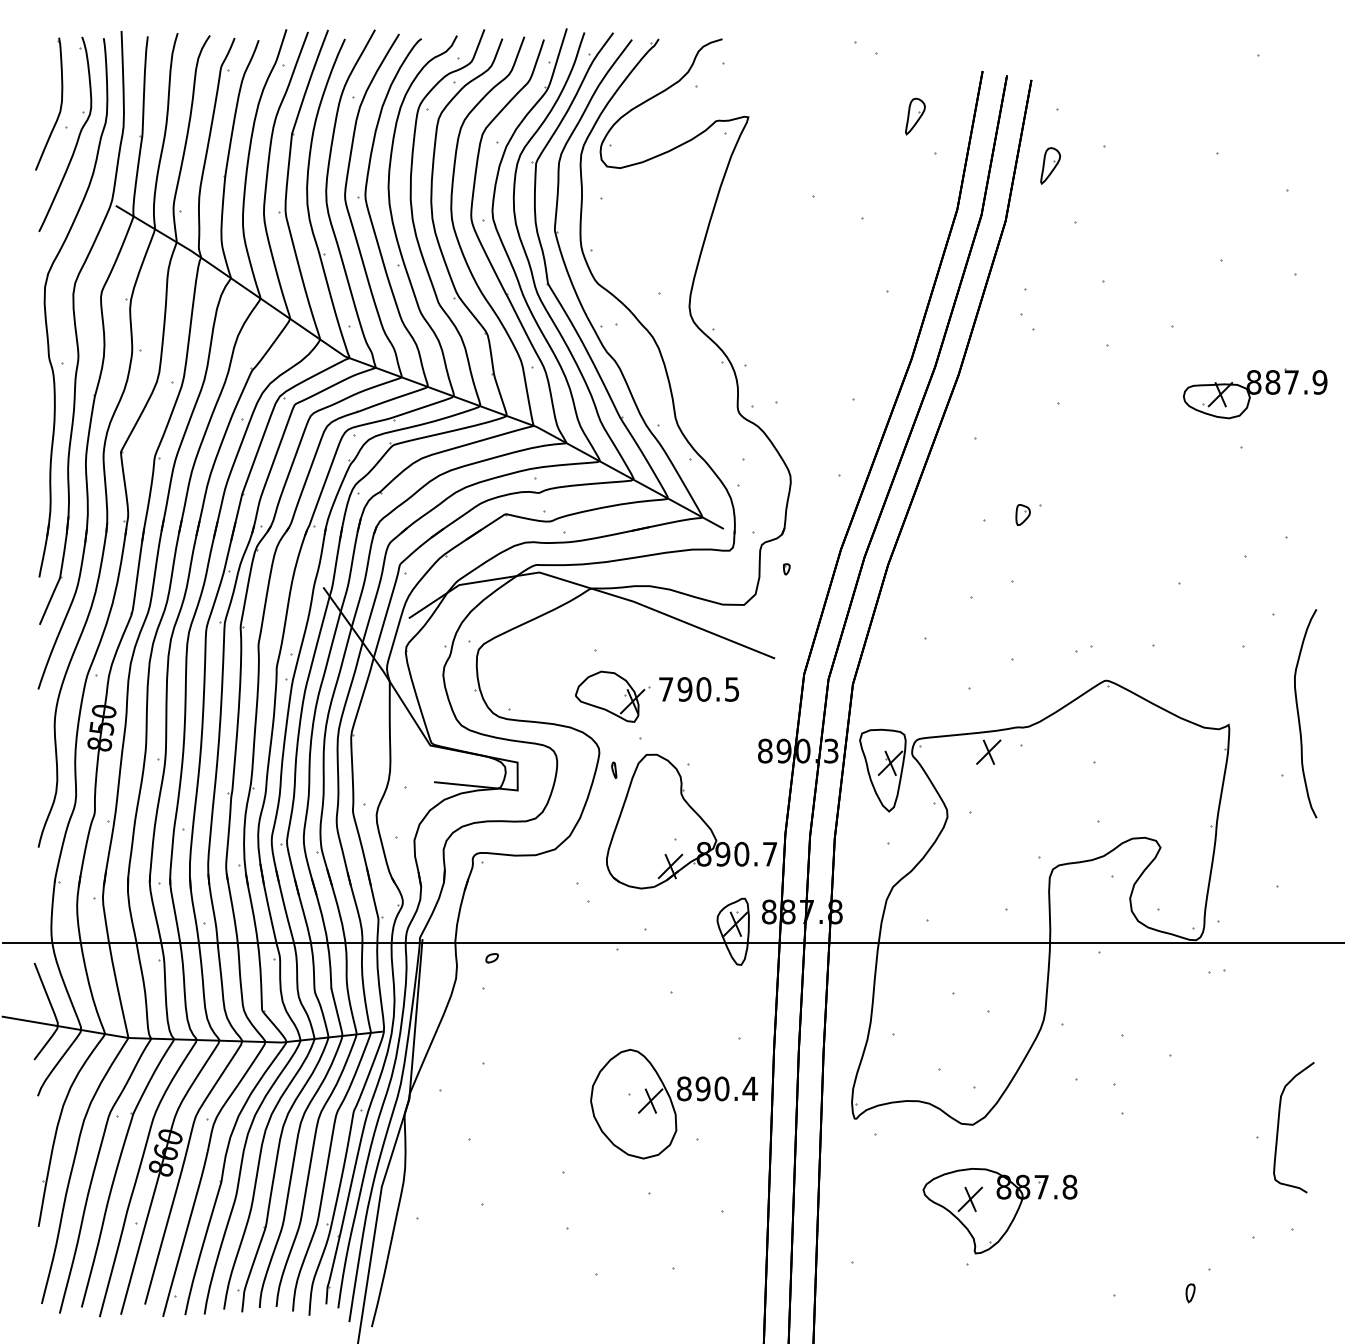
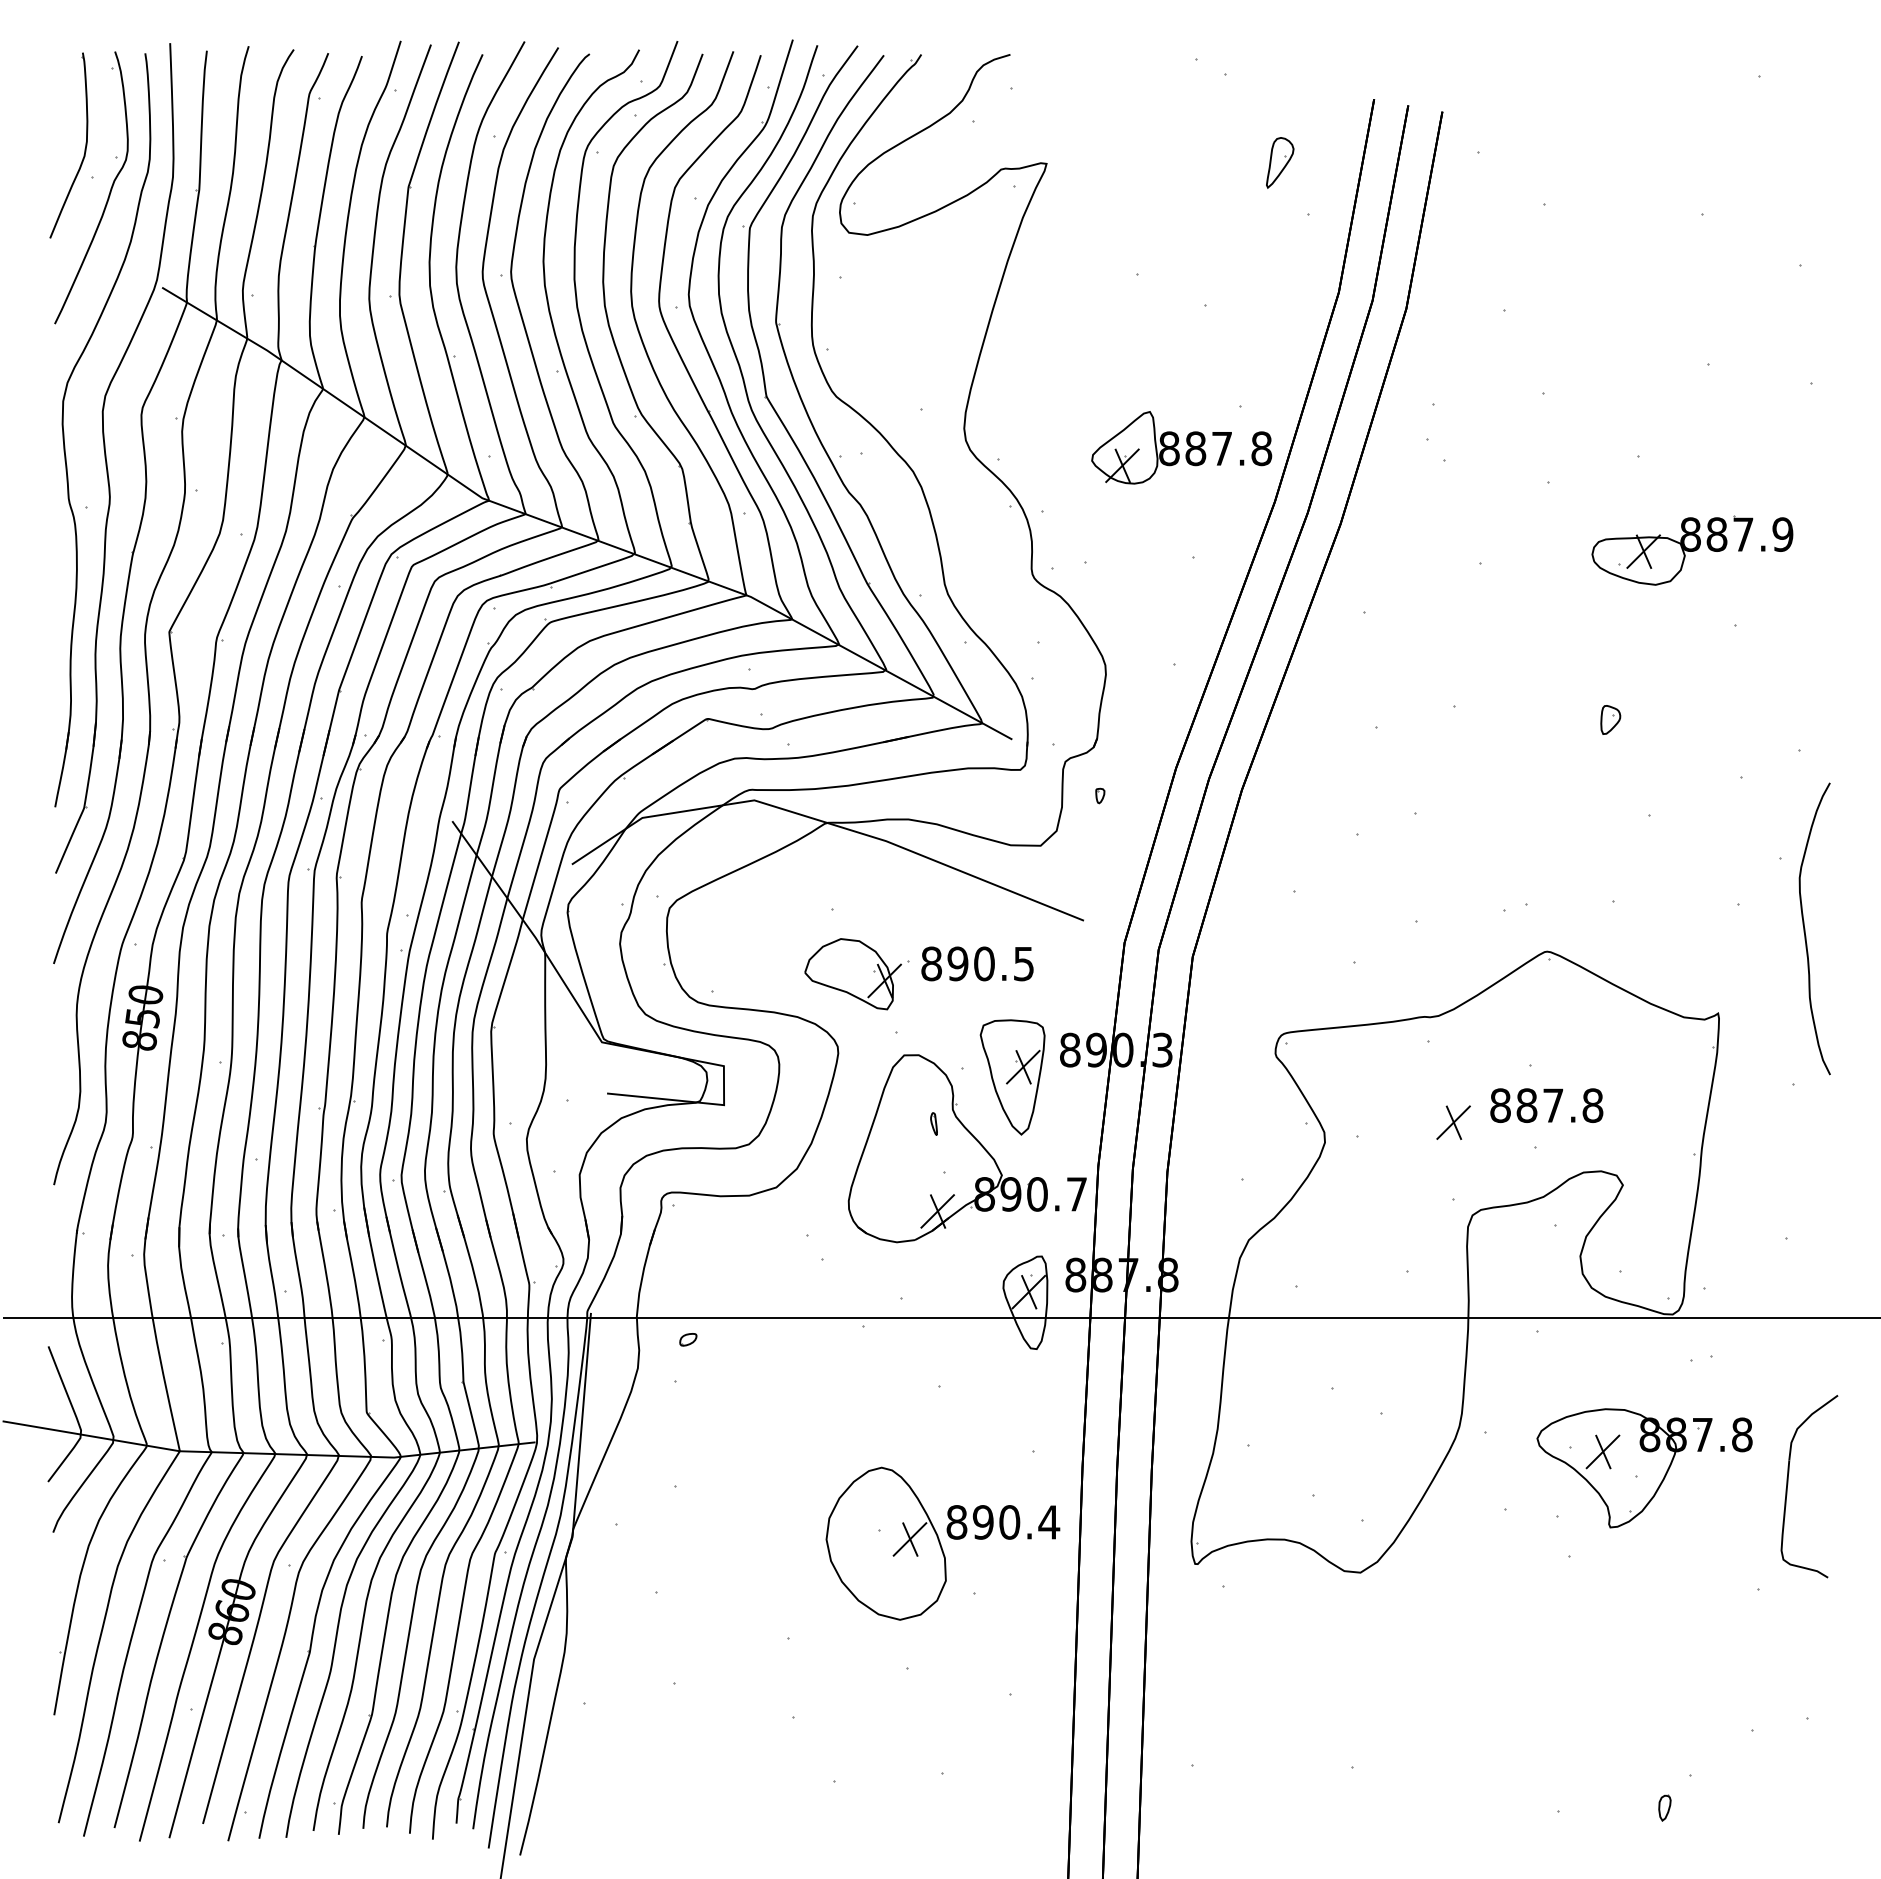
part: (1050, 165) -> (1469, 231), removed
part: (844, 320) -> (1181, 447), added
part: (1255, 393) -> (1692, 550), moved
part: (1022, 514) -> (1610, 719), moved
text: (666, 689) -> (931, 963), 790.5 -> 890.5
curve: (1299, 713) -> (1805, 928), moved
part: (988, 752) -> (1453, 1122), moved
part: (613, 769) -> (933, 1123), moved
part: (882, 770) -> (1012, 1077), moved
part: (1110, 792) -> (1552, 1108), added
part: (1278, 1126) -> (1788, 1484), moved
part: (1000, 1211) -> (1644, 1468), moved

